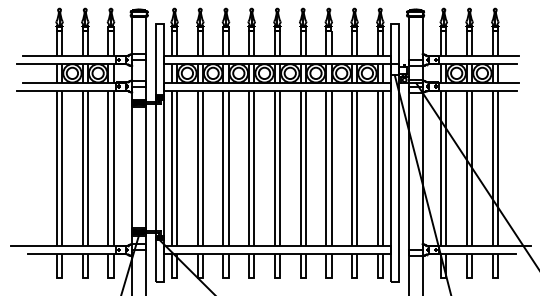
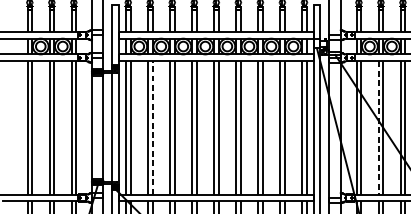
line: (202, 168) -> (152, 128), solid -> dashed
line: (466, 168) -> (378, 128), solid -> dashed

